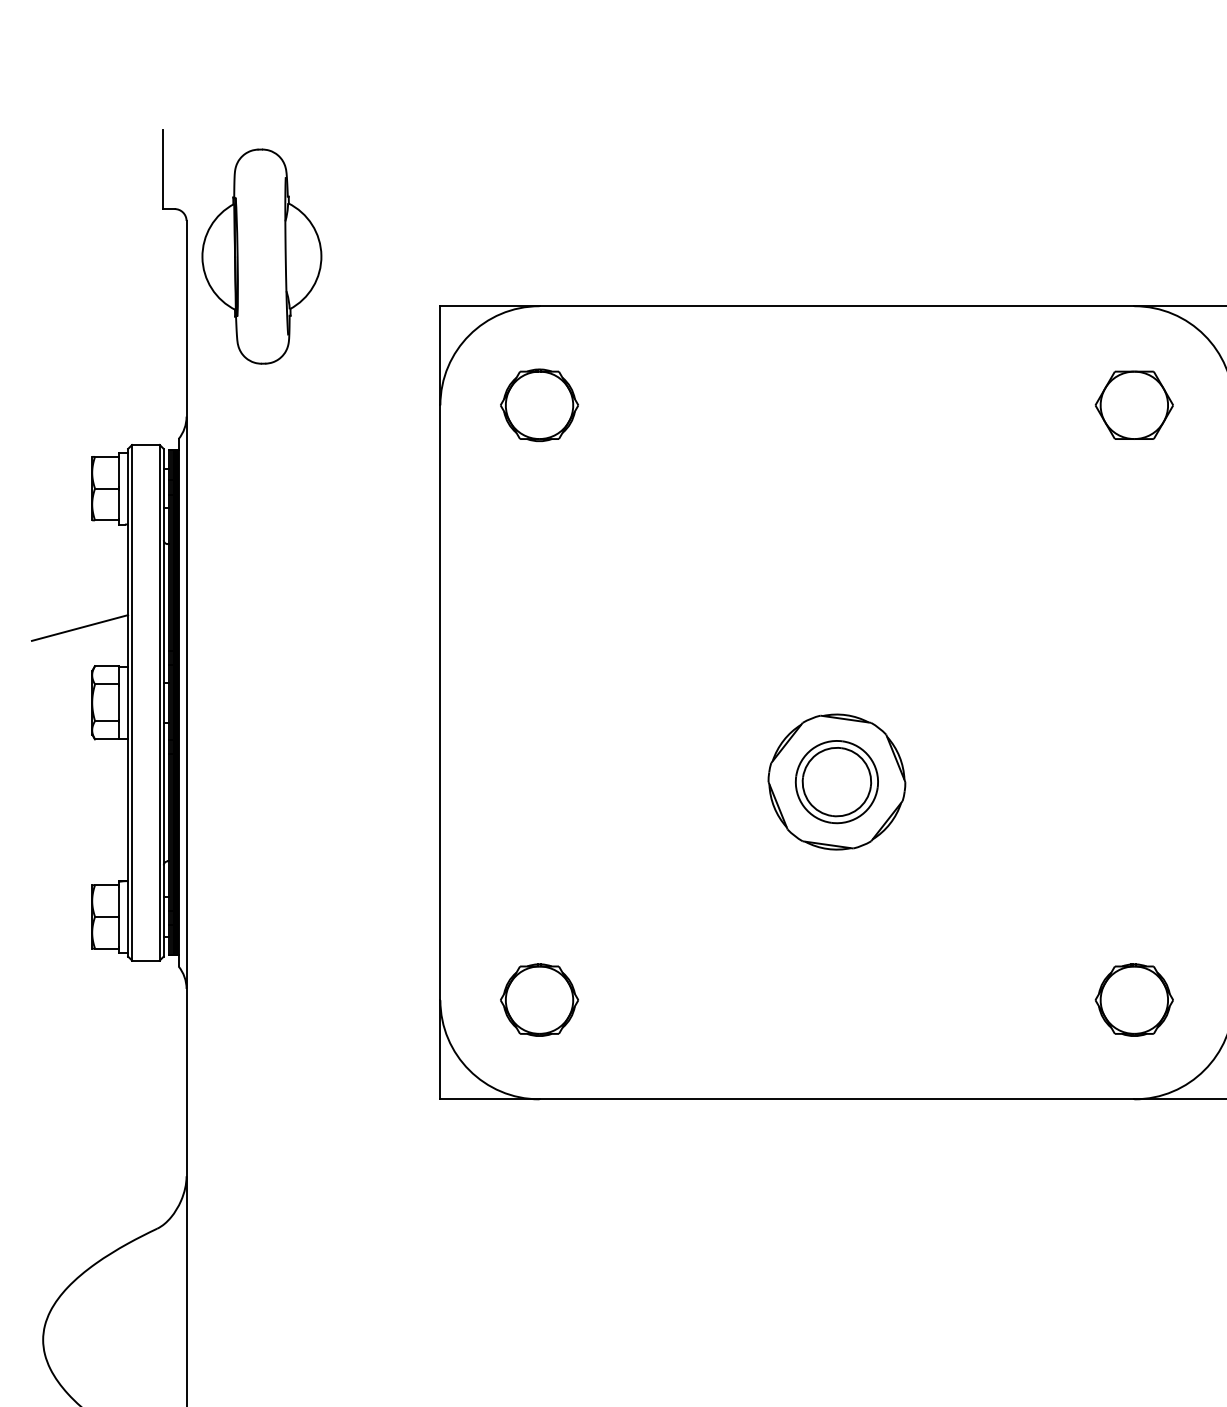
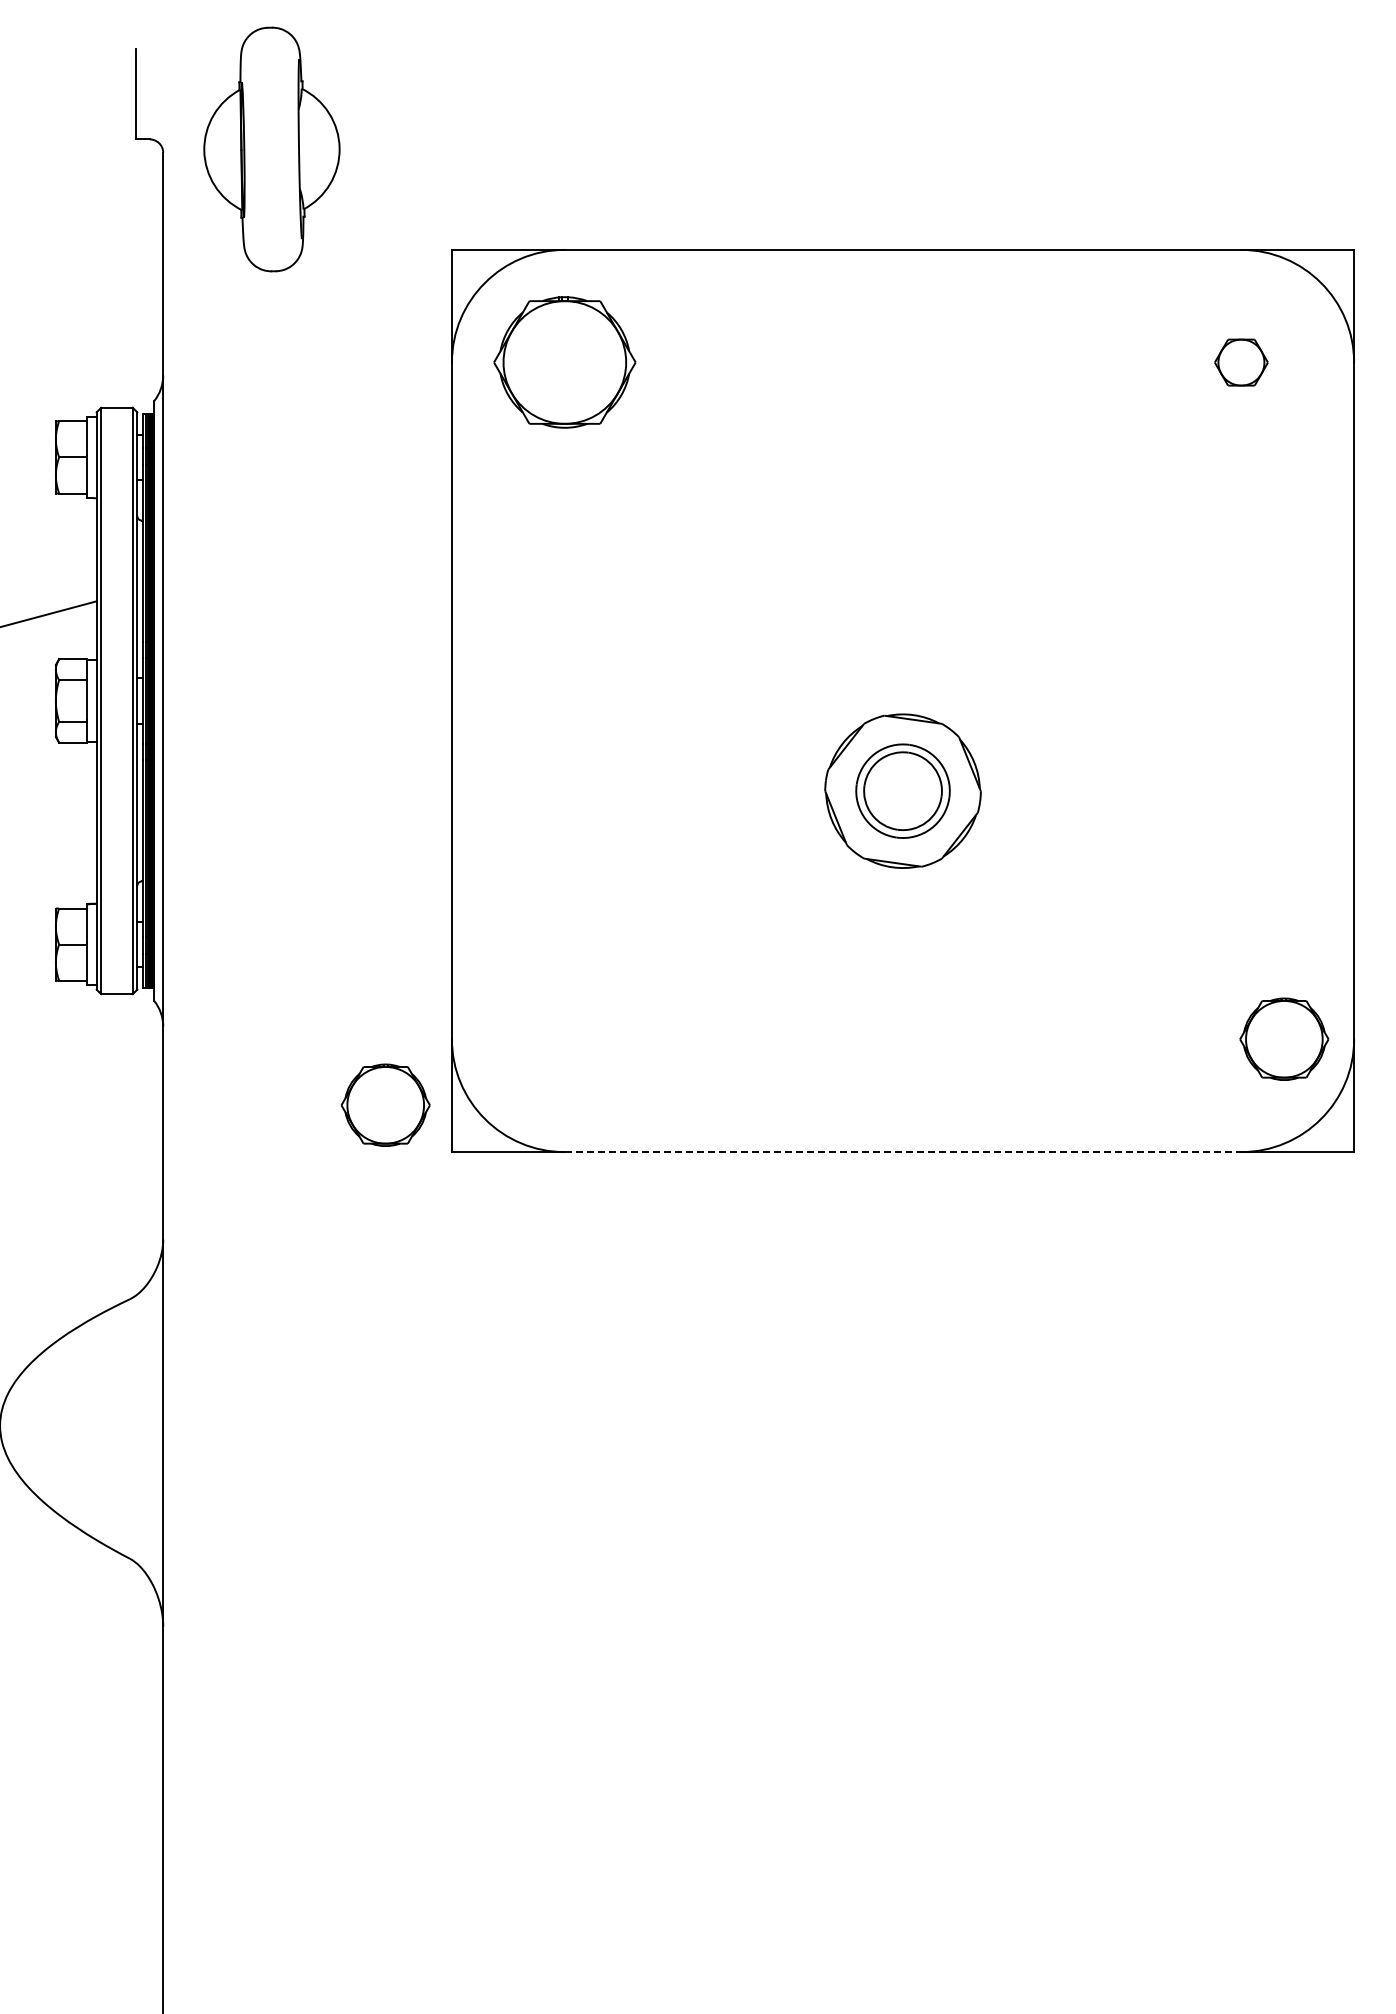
part: (261, 256) -> (271, 149), moved
part: (539, 405) -> (564, 362), size x1.6
part: (1134, 405) -> (1241, 362), size x0.6
part: (539, 999) -> (385, 1104), moved
part: (1134, 999) -> (1284, 1038), moved
line: (837, 1099) -> (903, 1152), solid -> dashed

